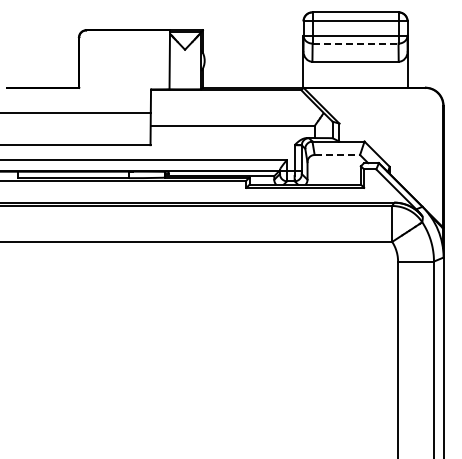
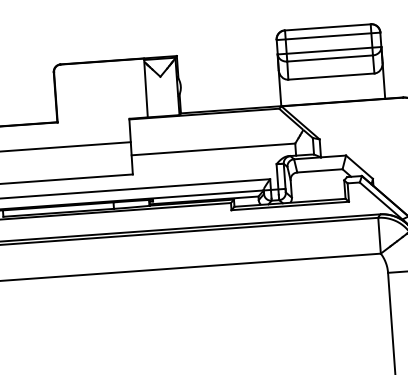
line: (355, 43) -> (330, 58), dashed -> solid
line: (337, 154) -> (320, 170), dashed -> solid

